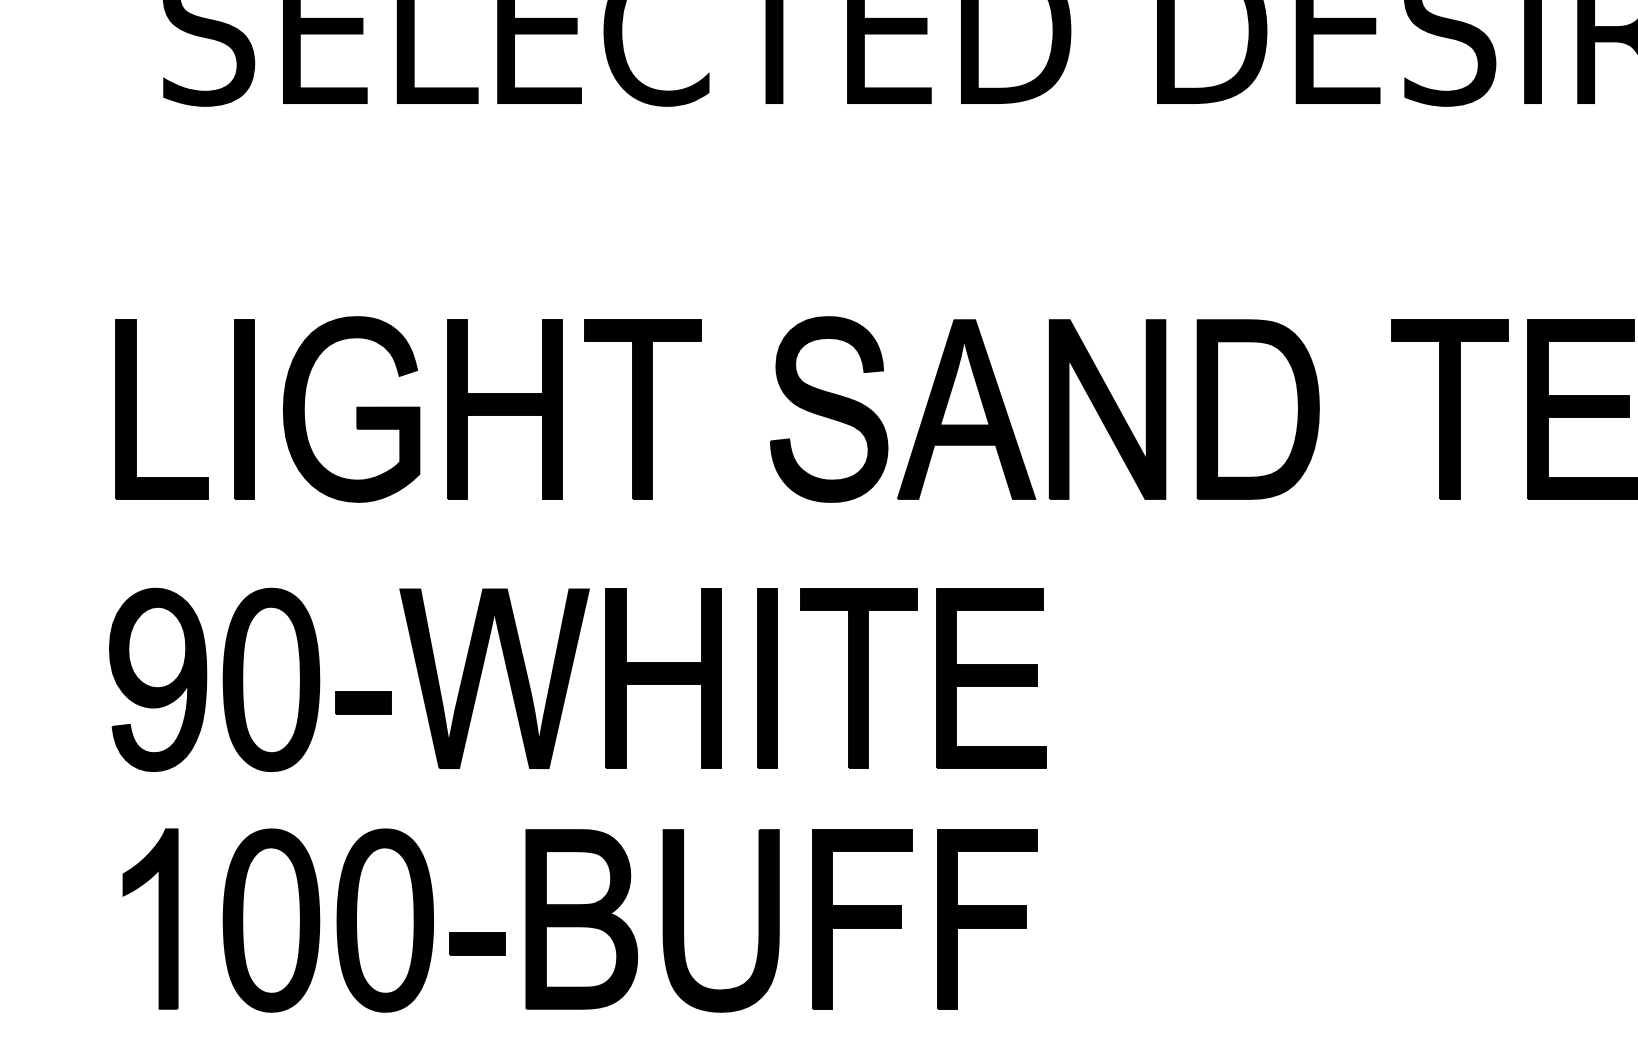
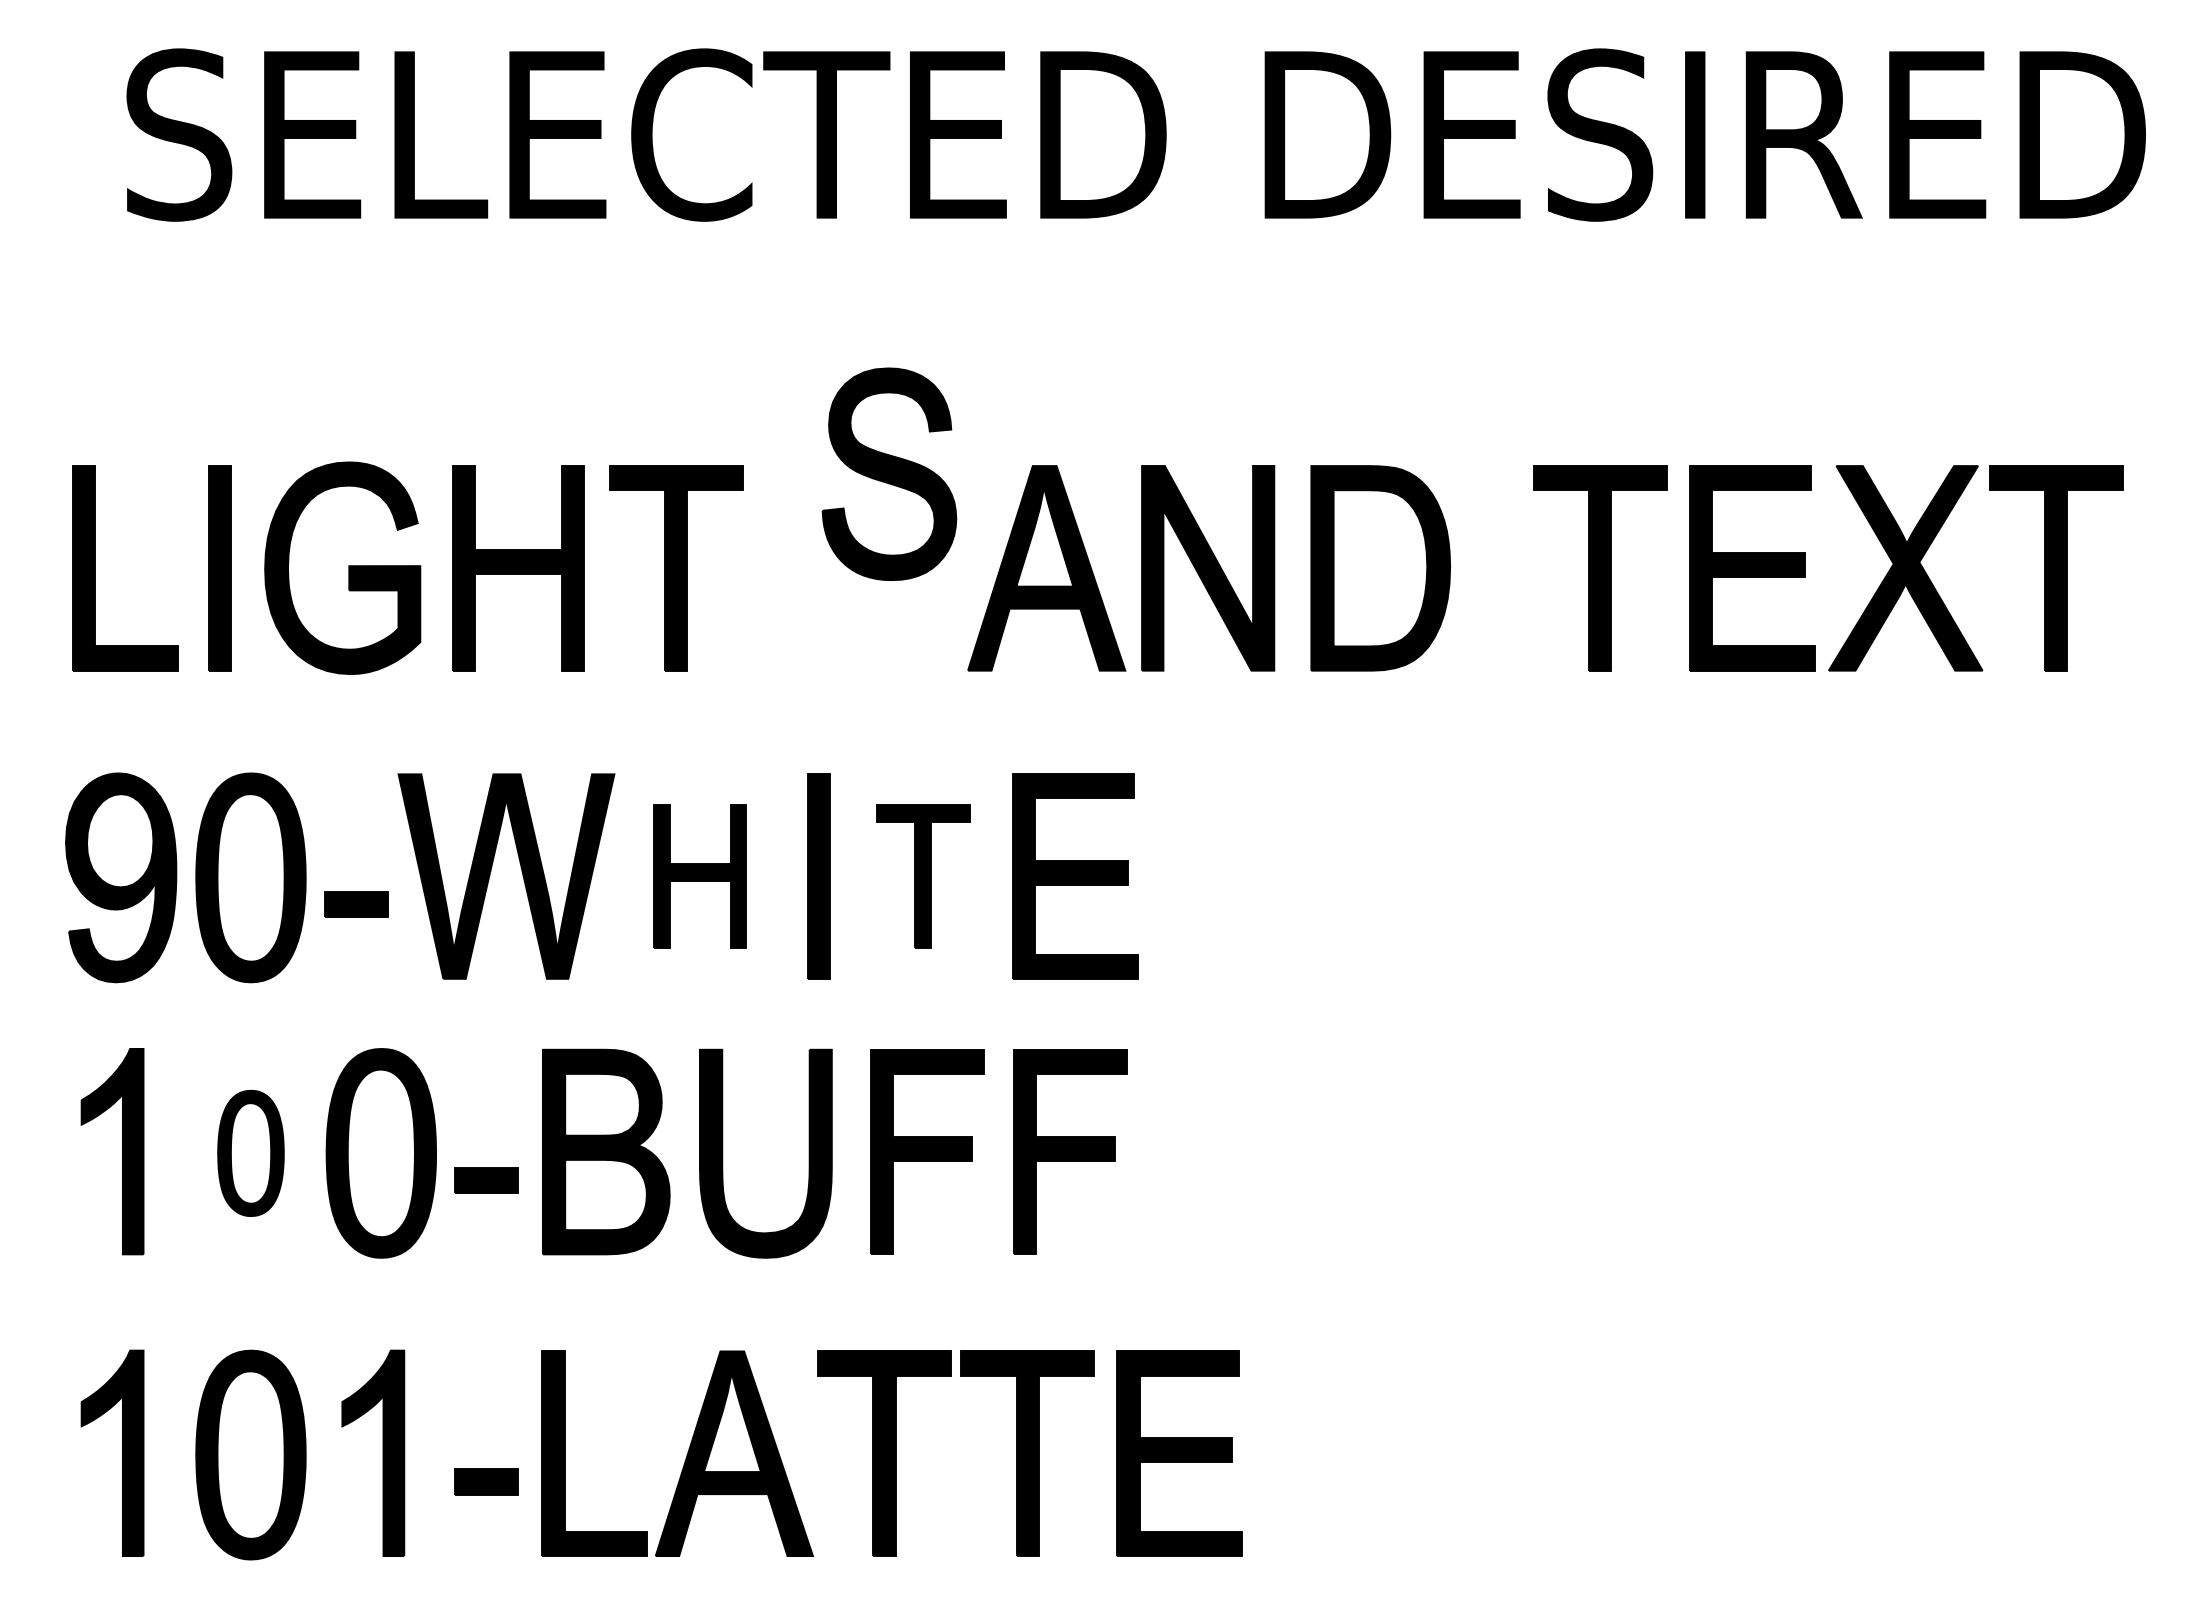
part: (829, 408) -> (889, 473), moved
part: (663, 678) -> (699, 876), size x0.7
part: (858, 678) -> (923, 876), size x0.7
part: (271, 920) -> (250, 1153), size x0.6

